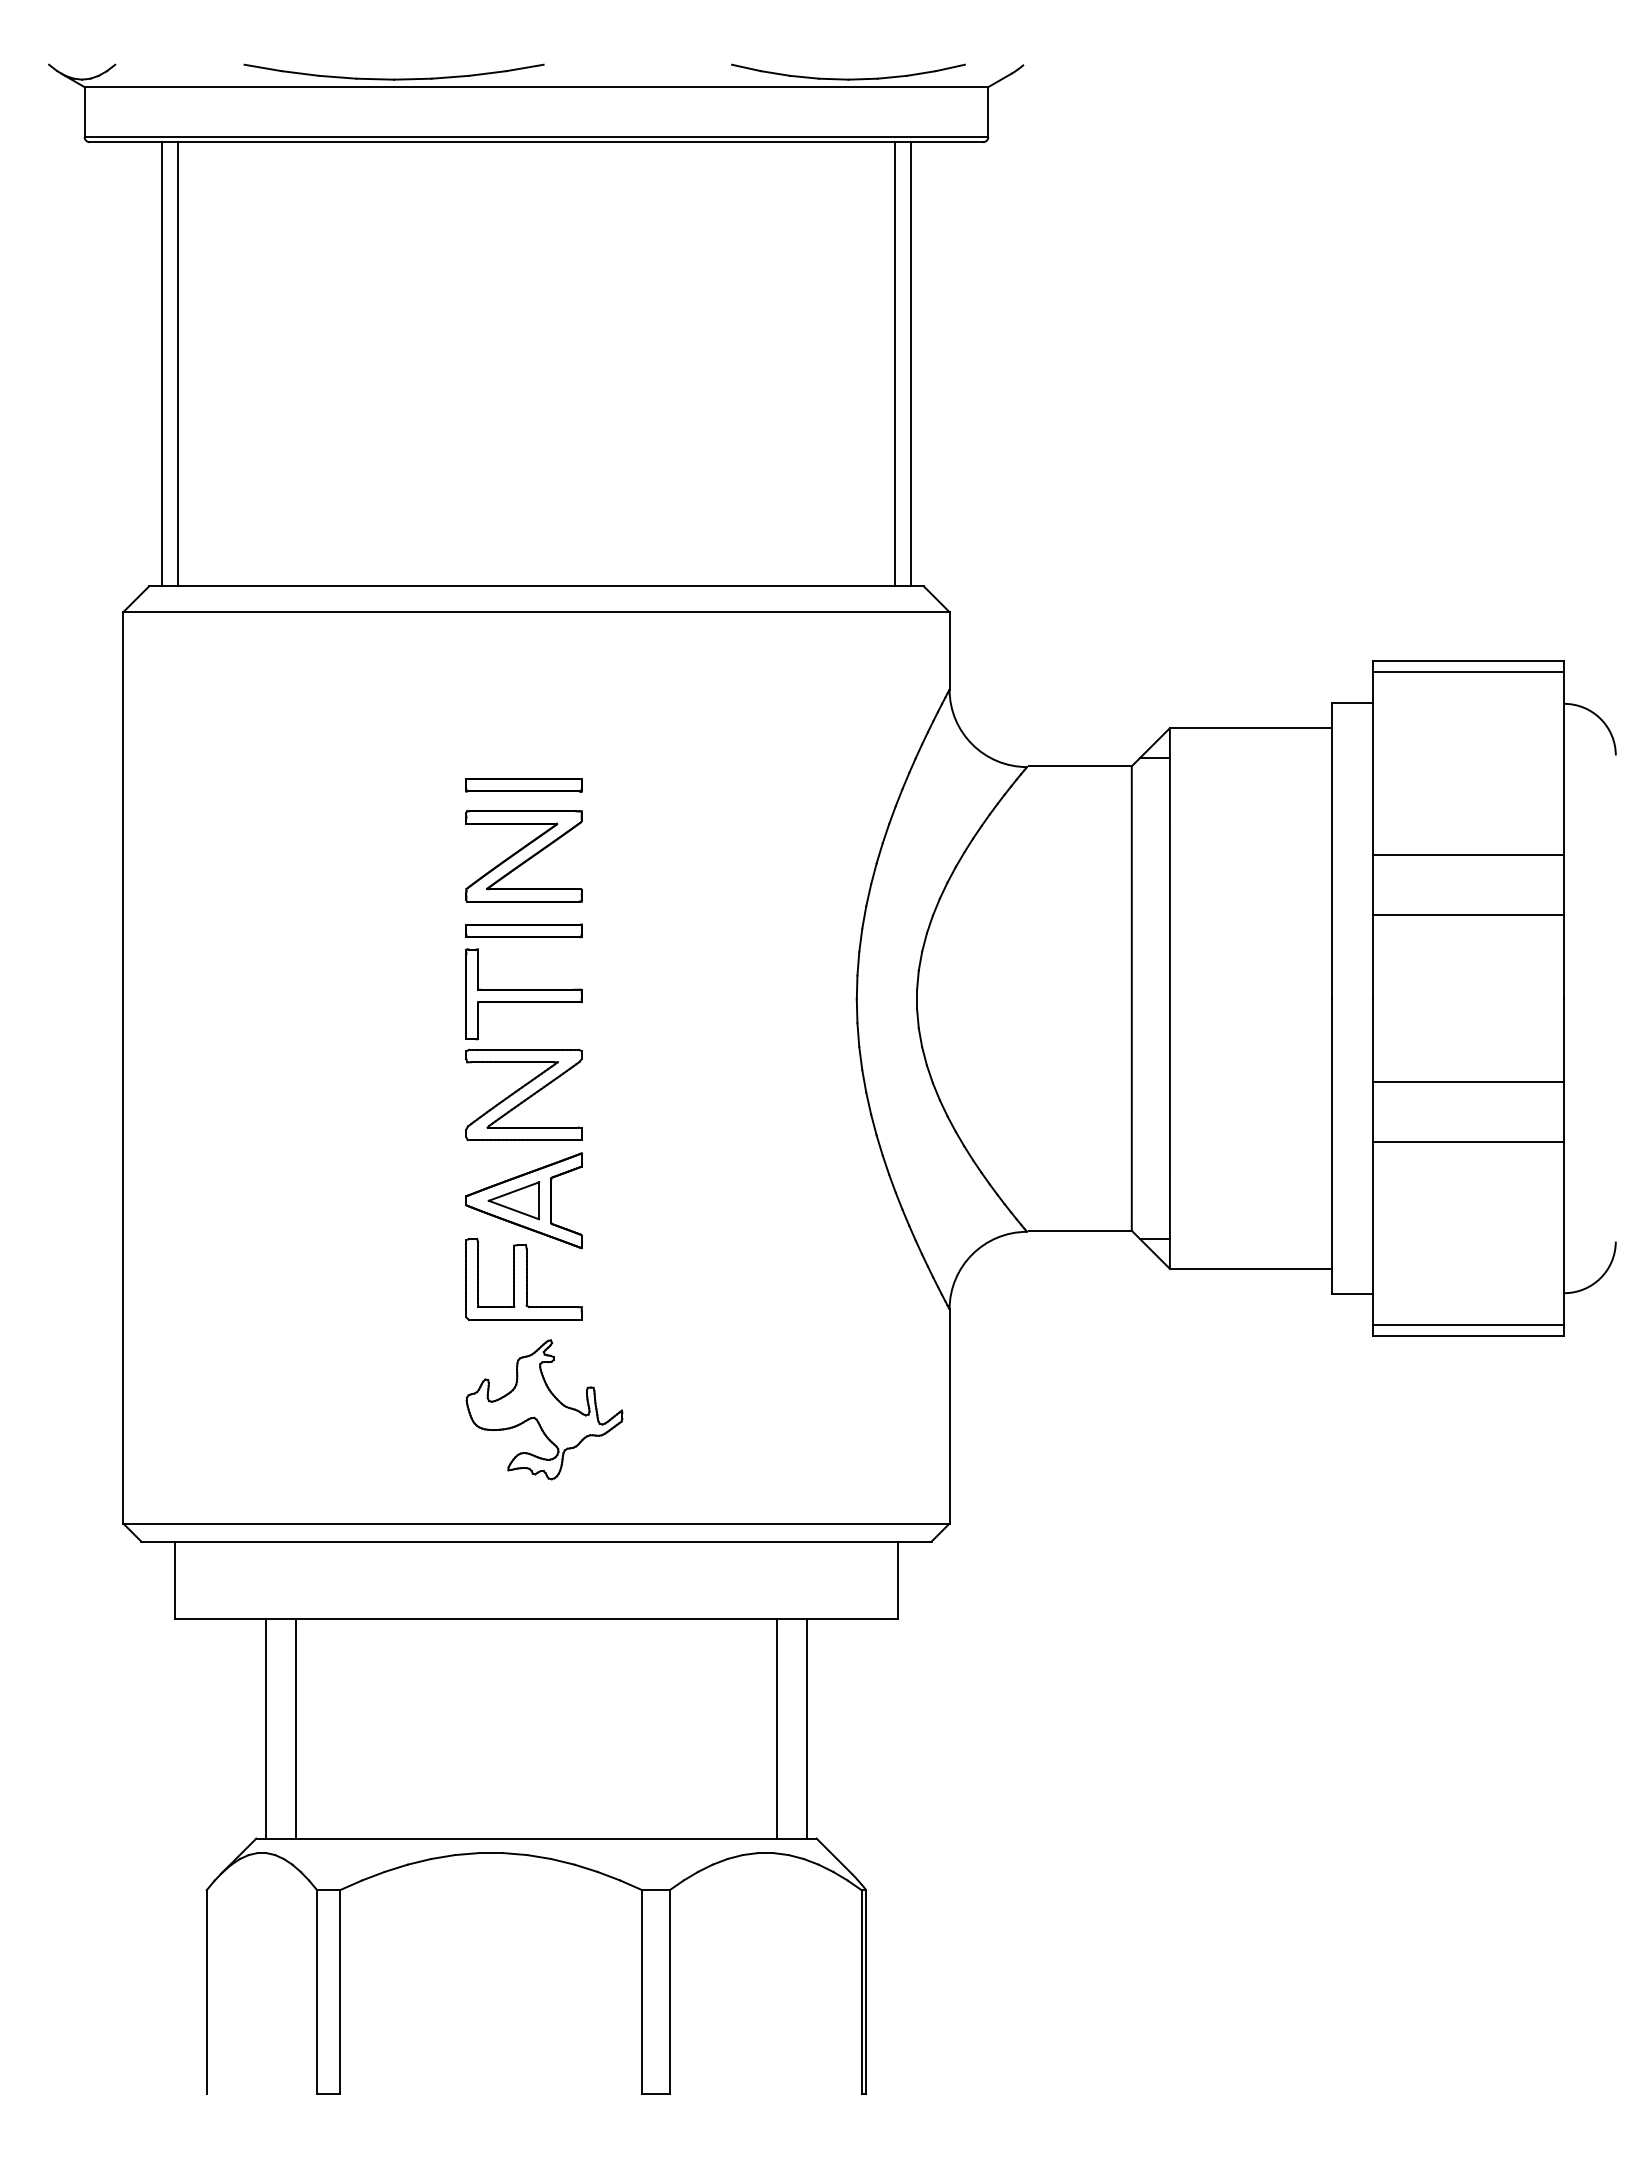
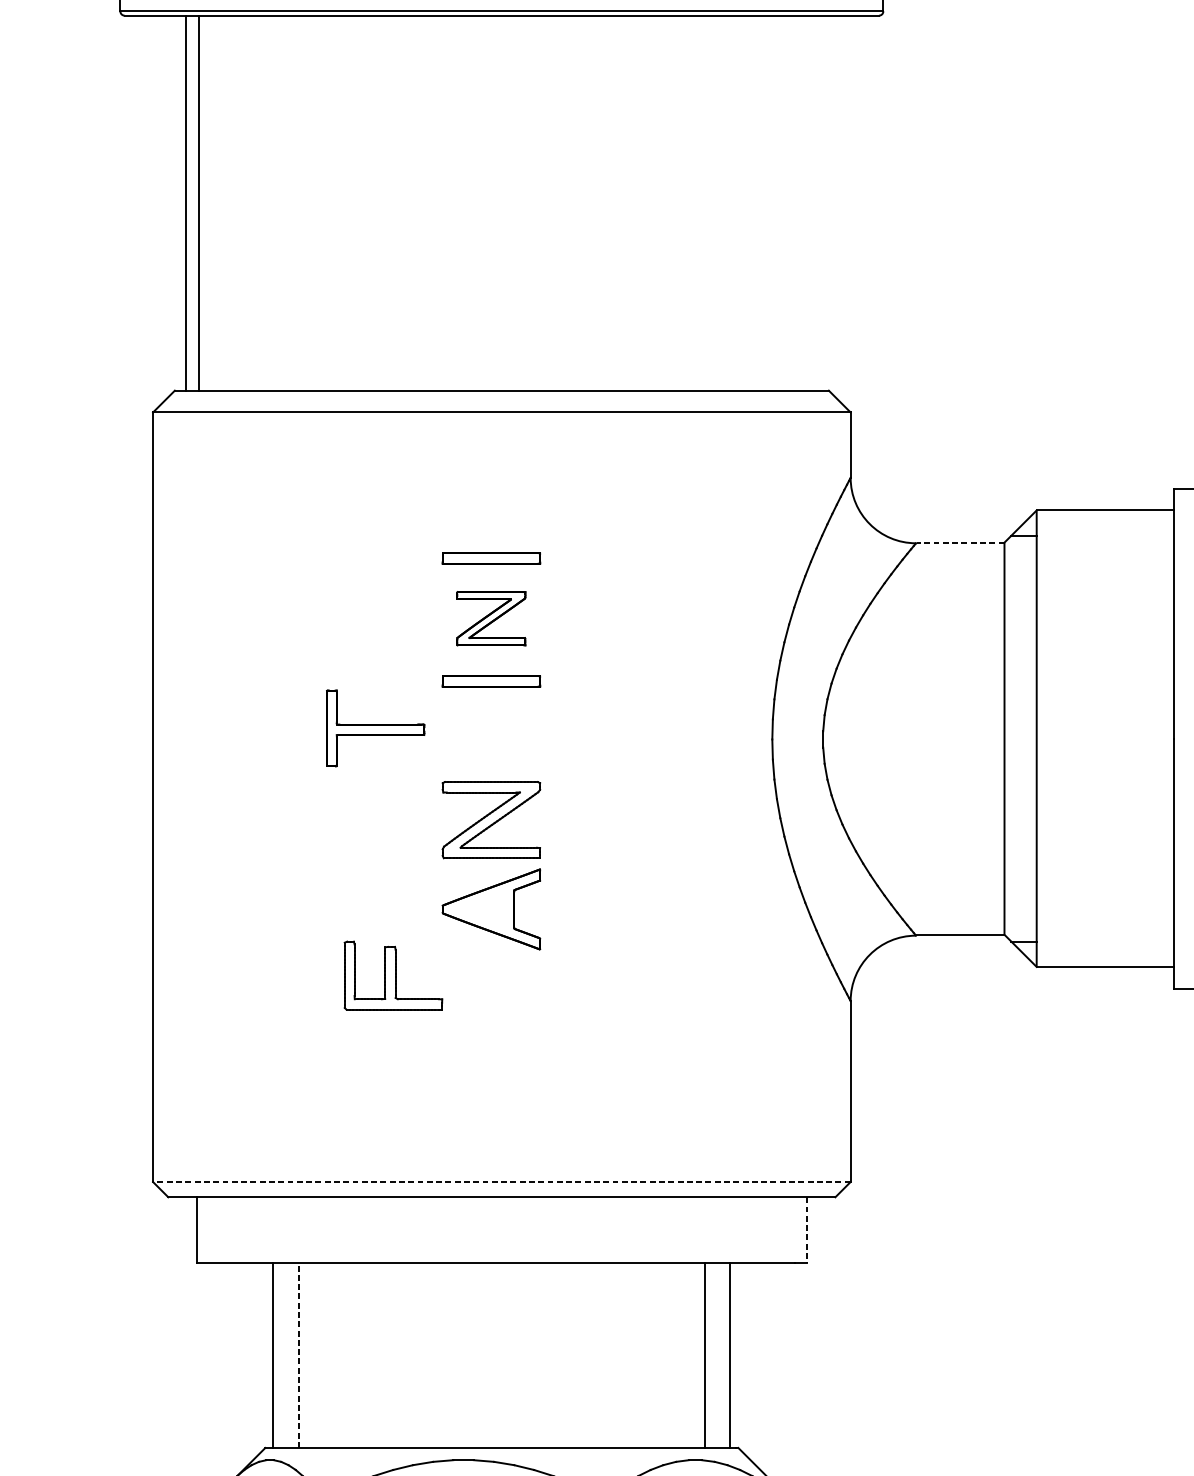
line: (895, 364) -> (804, 203), removed
line: (910, 364) -> (817, 203), removed
line: (1080, 766) -> (961, 542), solid -> dashed
part: (523, 856) -> (490, 618), size x0.7
part: (523, 994) -> (375, 728), moved
part: (513, 1200) -> (482, 909), removed
part: (523, 1278) -> (392, 975), moved
part: (544, 1409) -> (508, 1085), removed
line: (535, 1523) -> (501, 1181), solid -> dashed
line: (897, 1580) -> (806, 1230), solid -> dashed
line: (295, 1728) -> (298, 1355), solid -> dashed

